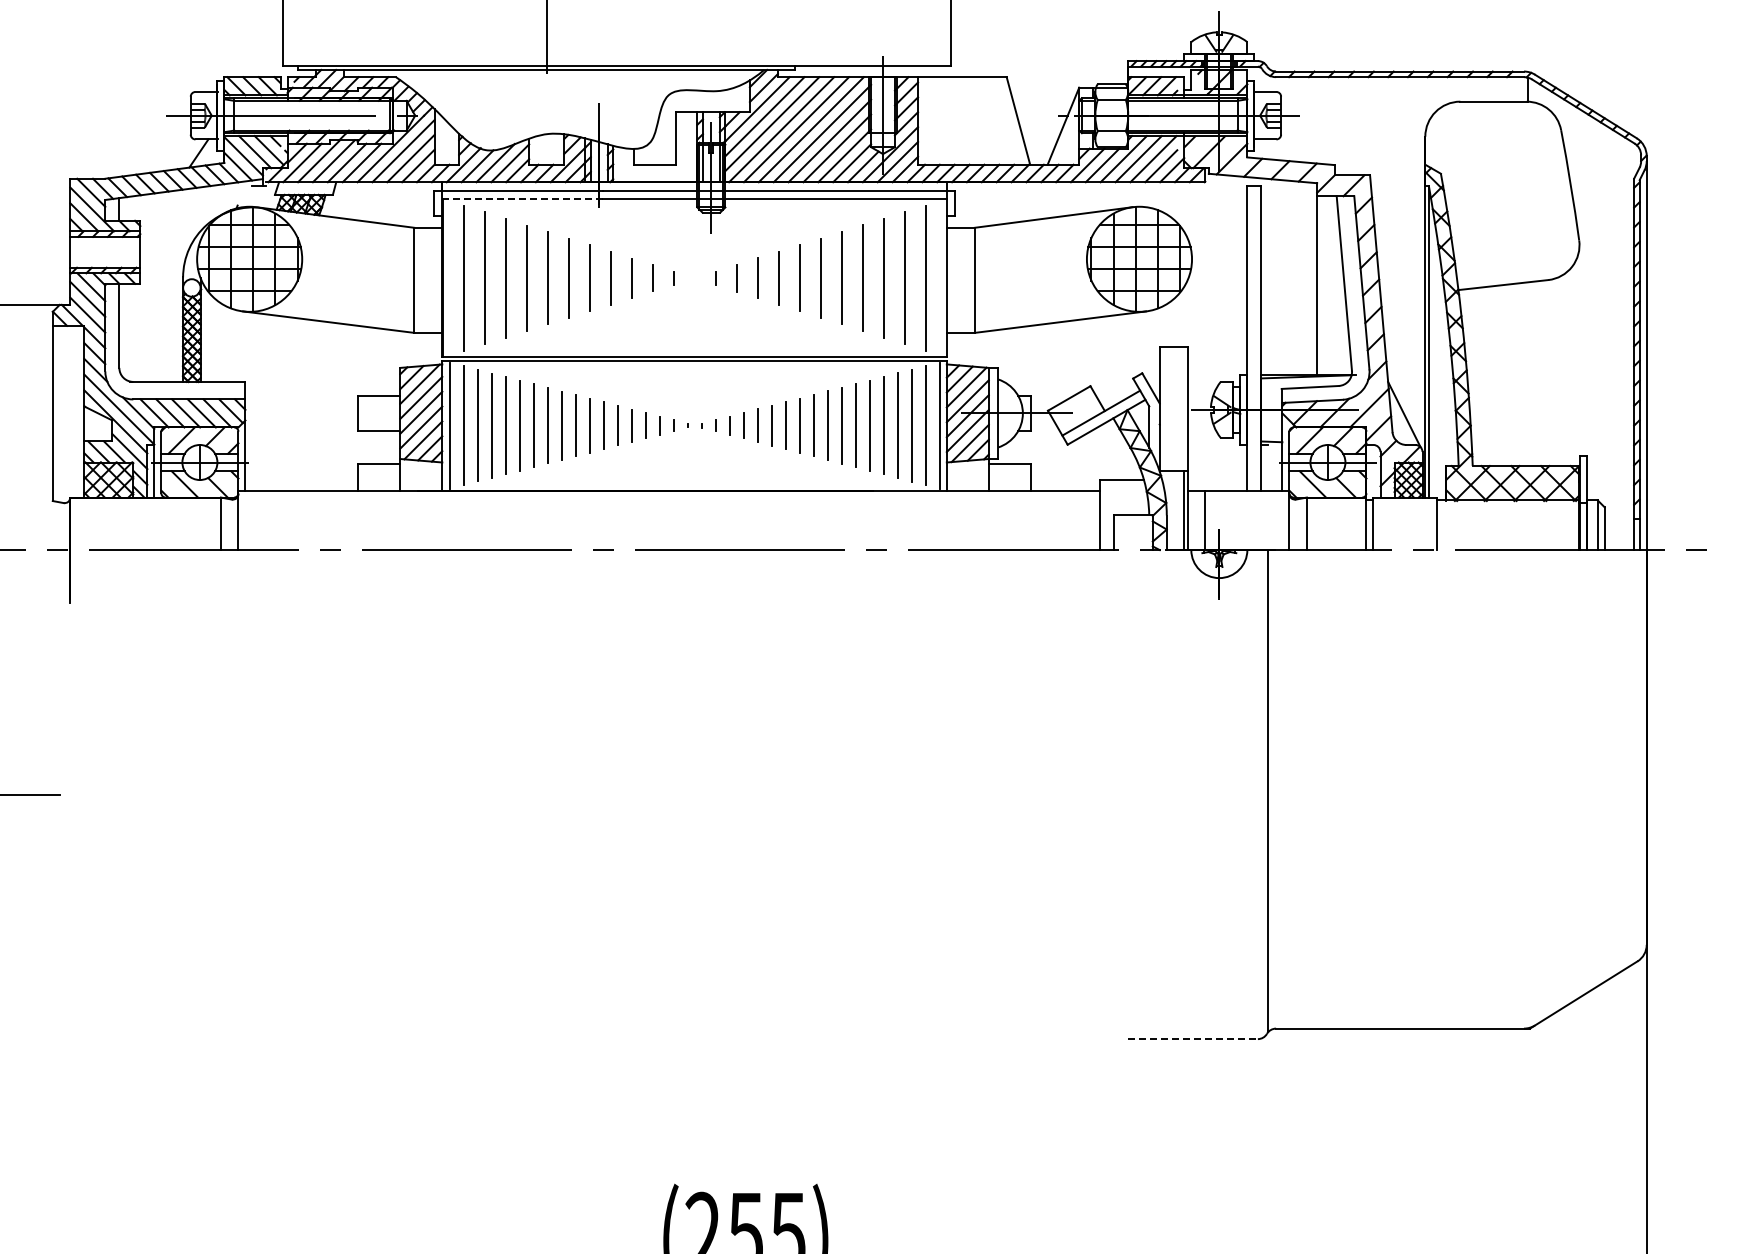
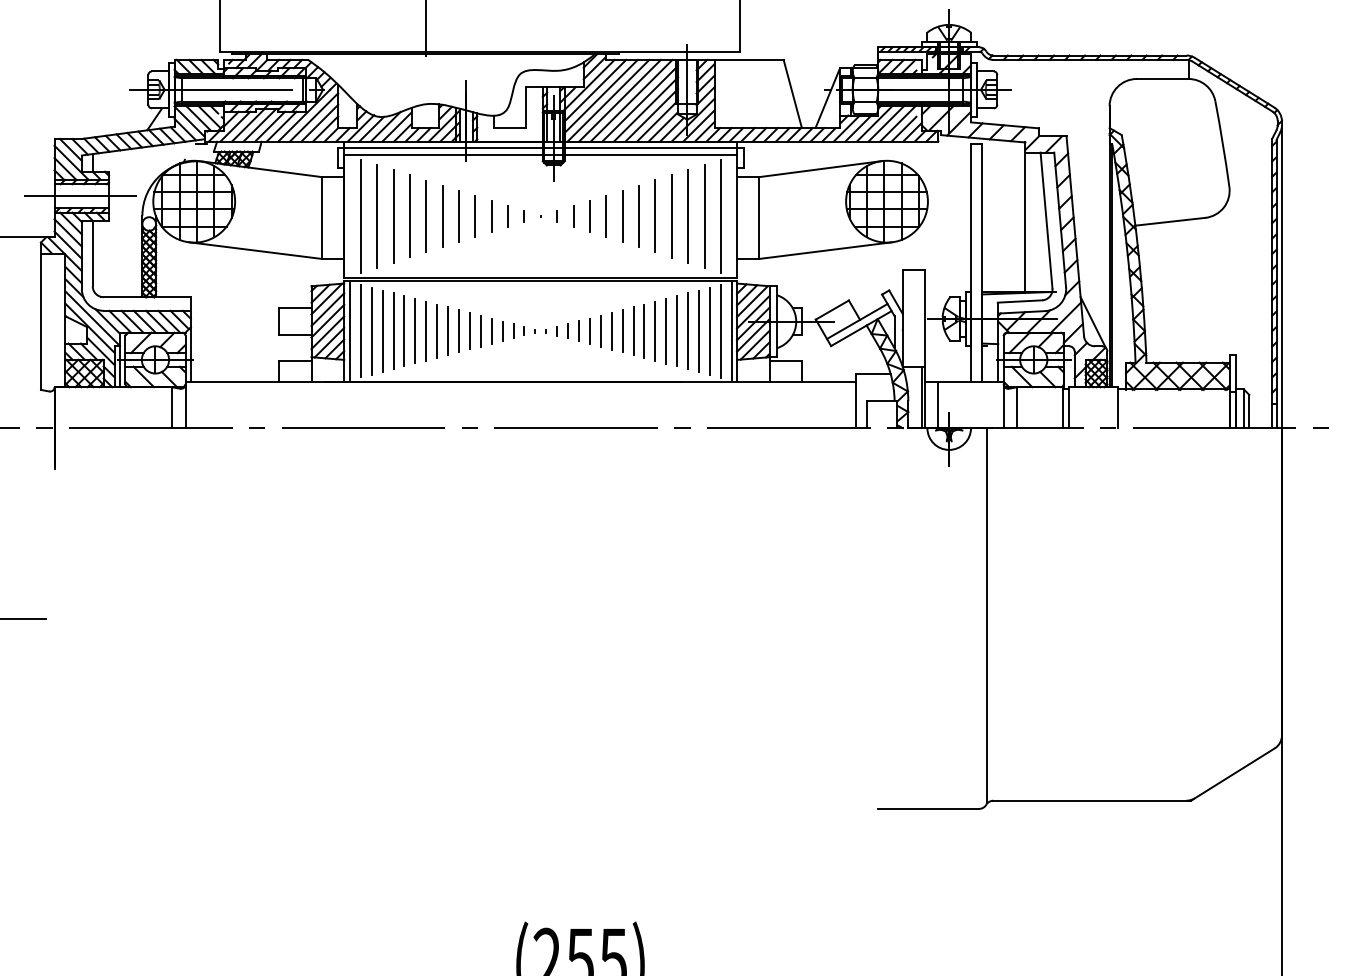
line: (522, 199) -> (406, 155), dashed -> solid
line: (103, 252) -> (80, 196), added
line: (1193, 1039) -> (929, 809), dashed -> solid

